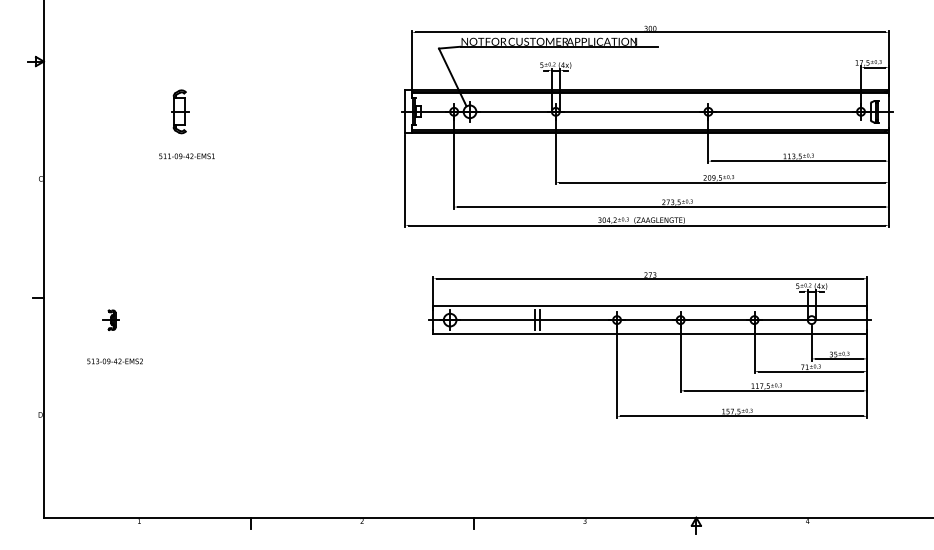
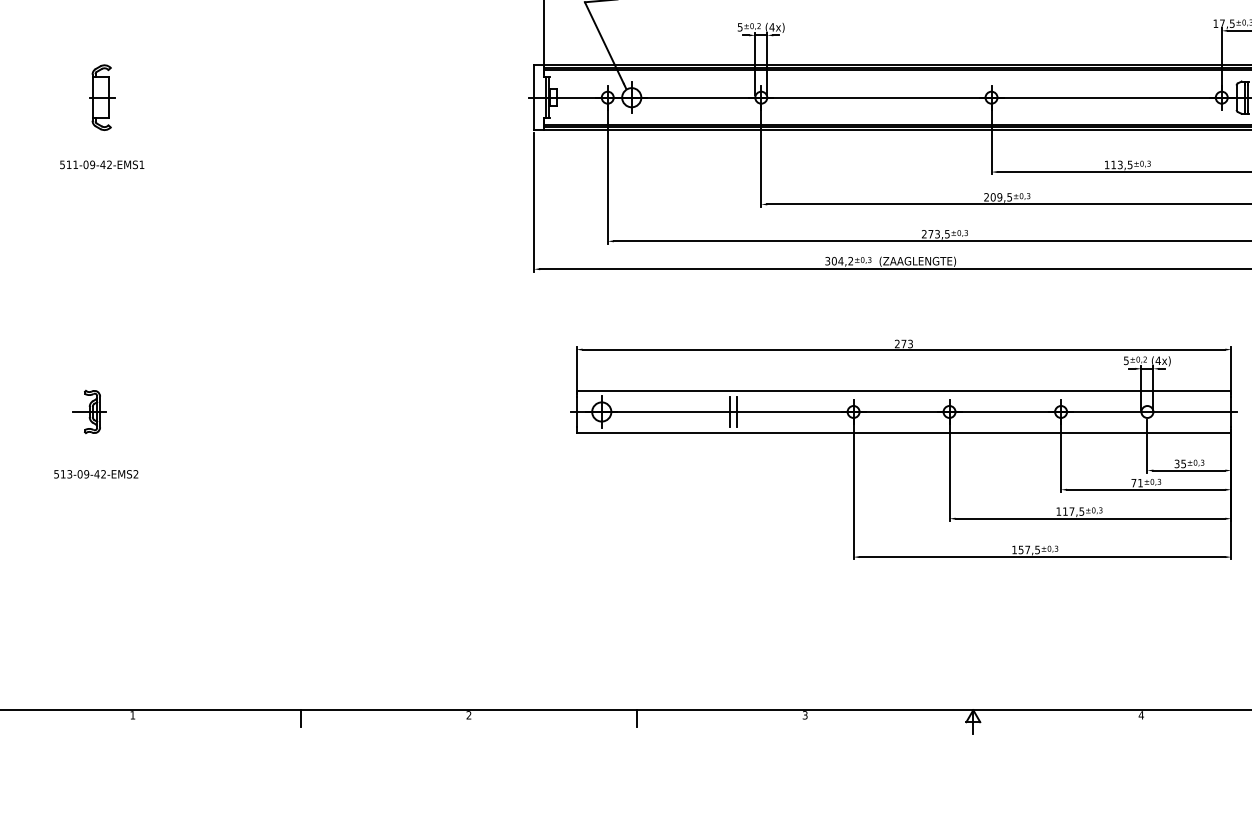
part: (180, 111) -> (102, 97), moved
text: (186, 156) -> (101, 165), moved
part: (110, 320) -> (89, 412), size x1.43

